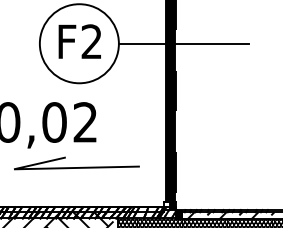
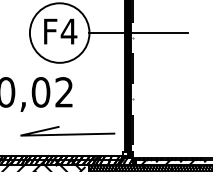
text: (91, 41) -> (68, 31), F2 -> F4
line: (76, 166) -> (67, 133), moved

